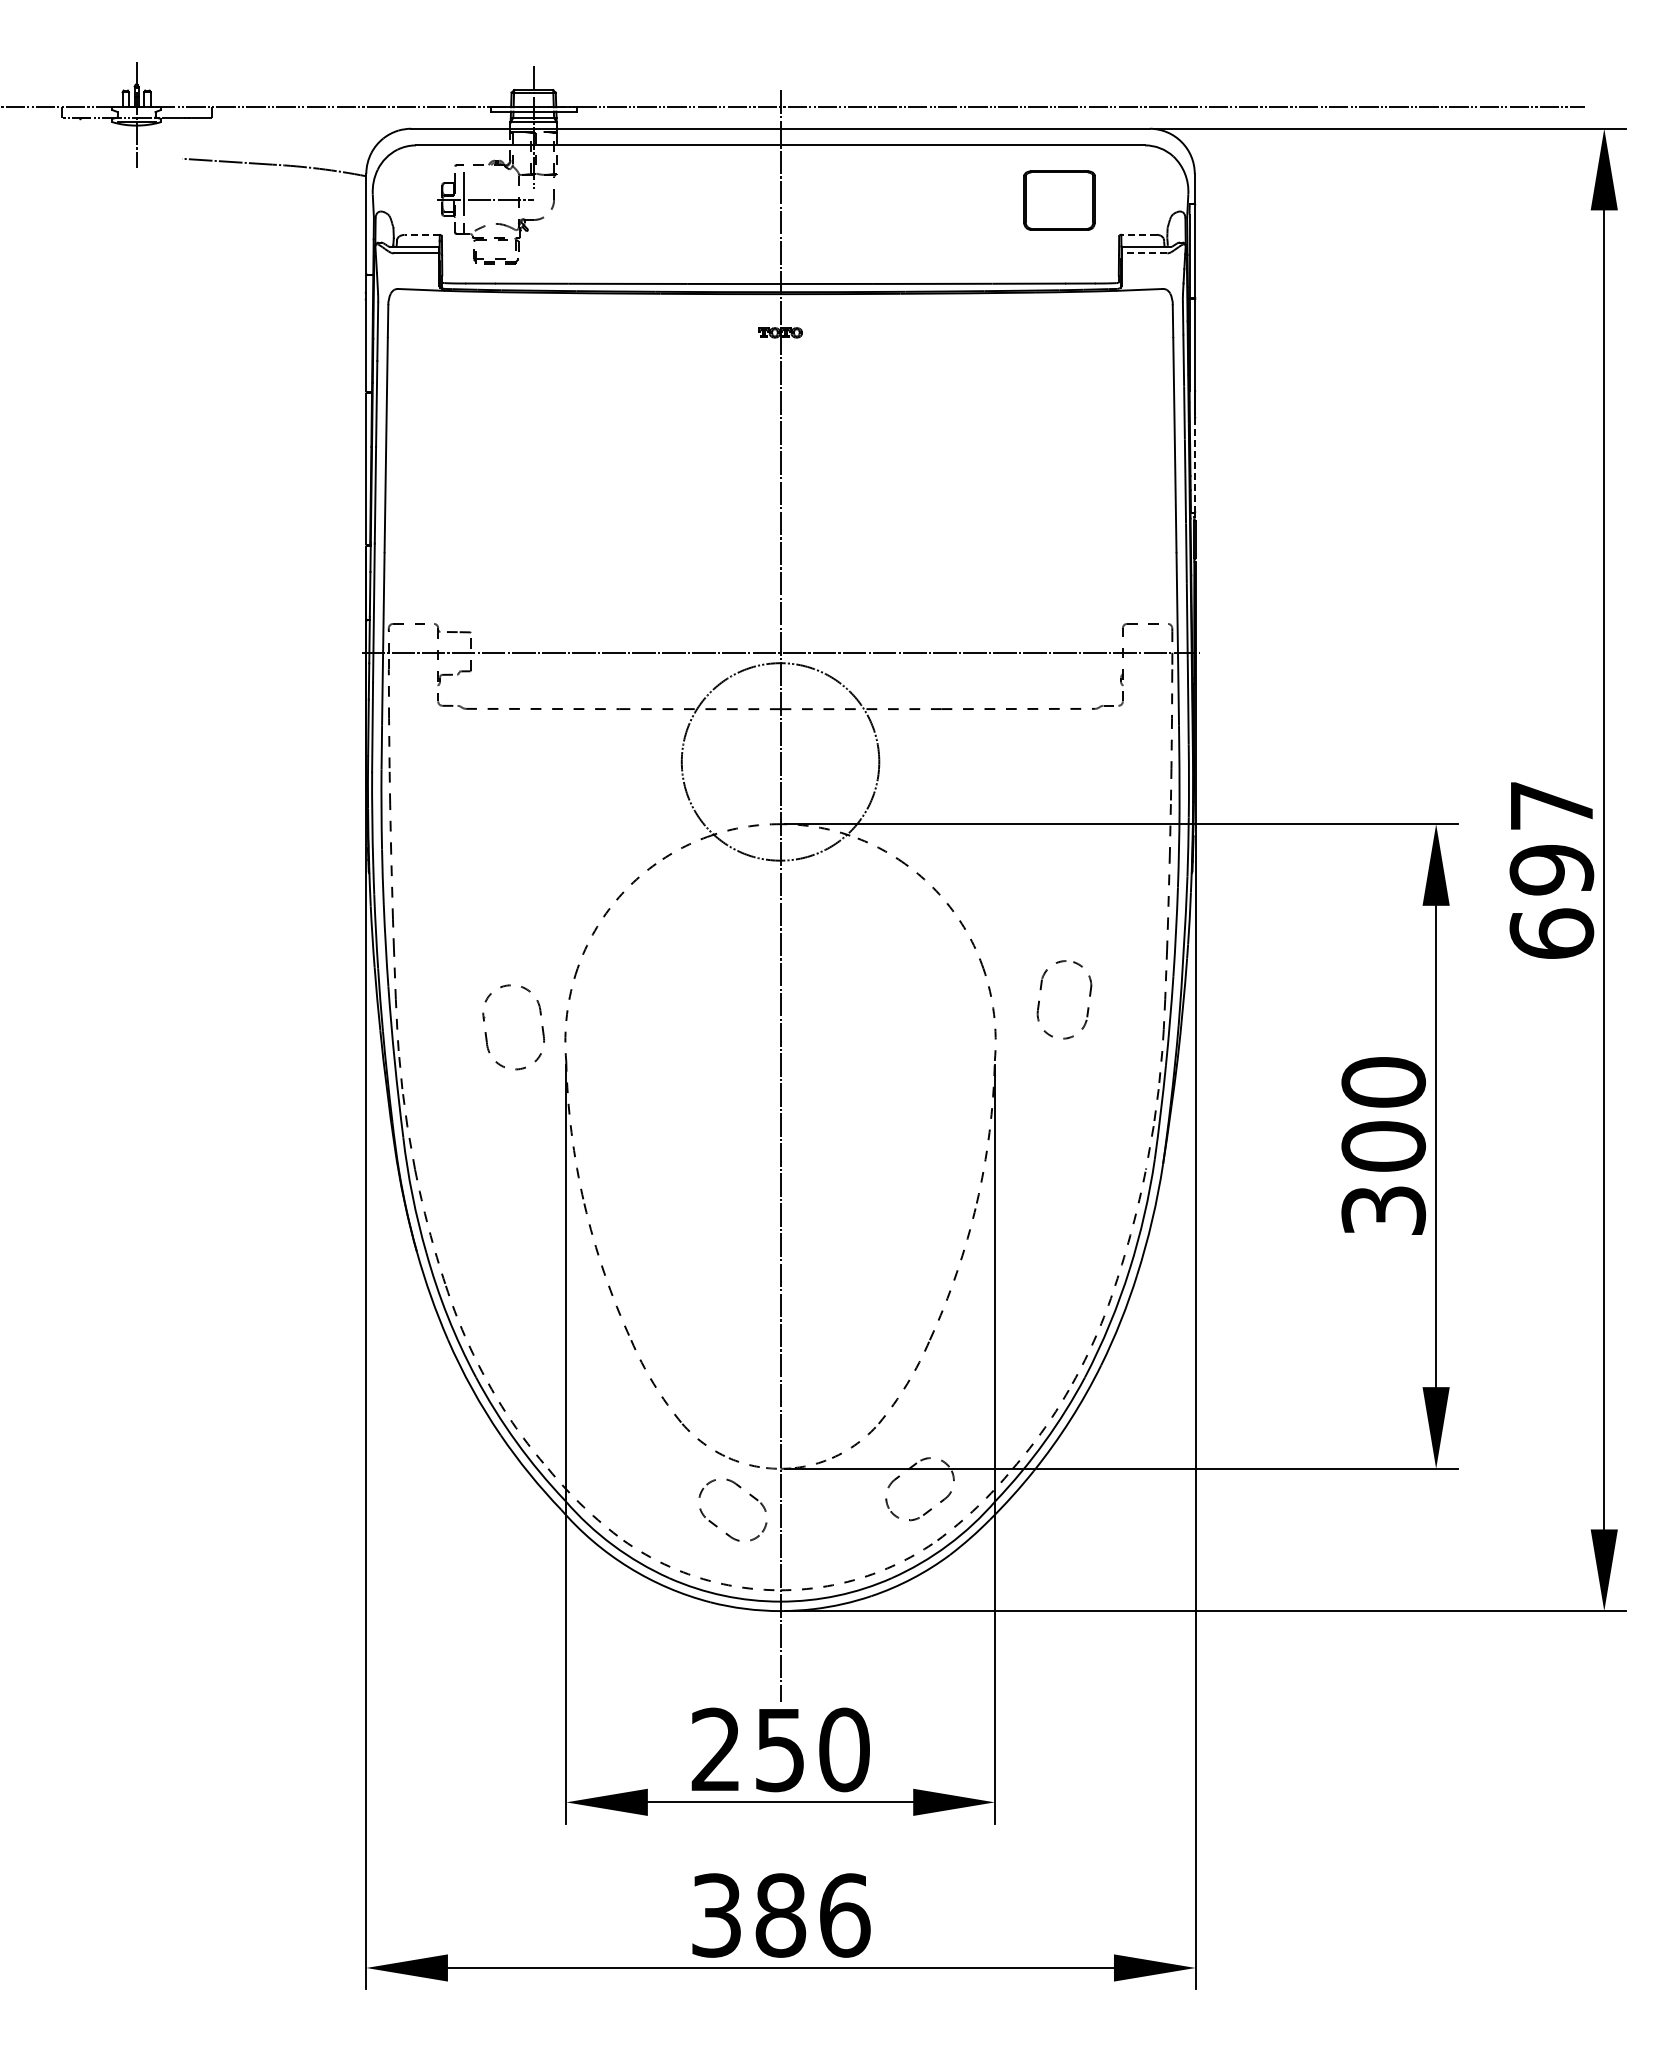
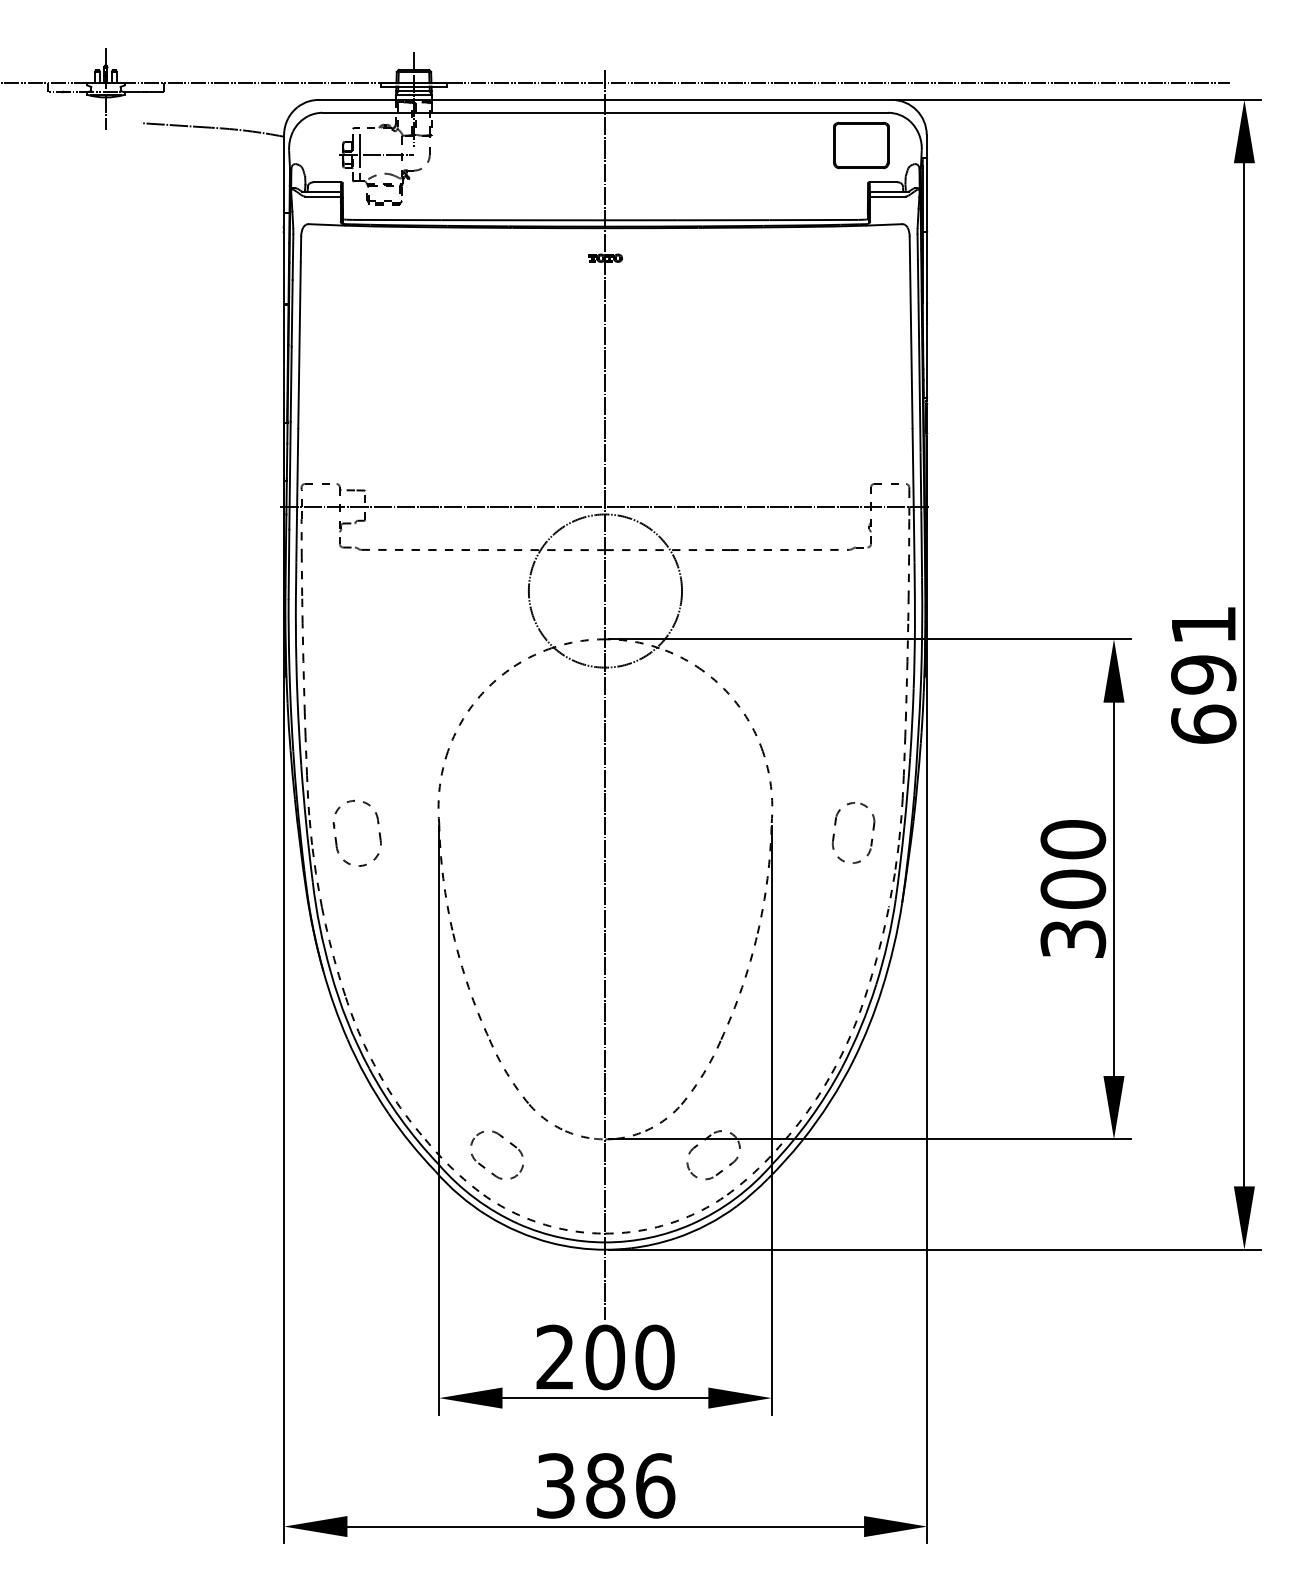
part: (1059, 200) -> (861, 145), moved
line: (422, 234) -> (327, 181), dashed -> solid
line: (1138, 234) -> (883, 181), dashed -> solid
line: (1144, 253) -> (887, 196), dashed -> solid
line: (1195, 464) -> (927, 360), dashed -> solid
text: (1551, 805) -> (1203, 624), 697 -> 691
part: (1087, 1007) -> (871, 838), moved
part: (486, 1032) -> (336, 837), moved
part: (717, 1525) -> (485, 1167), moved
text: (780, 1749) -> (605, 1357), 250 -> 200

